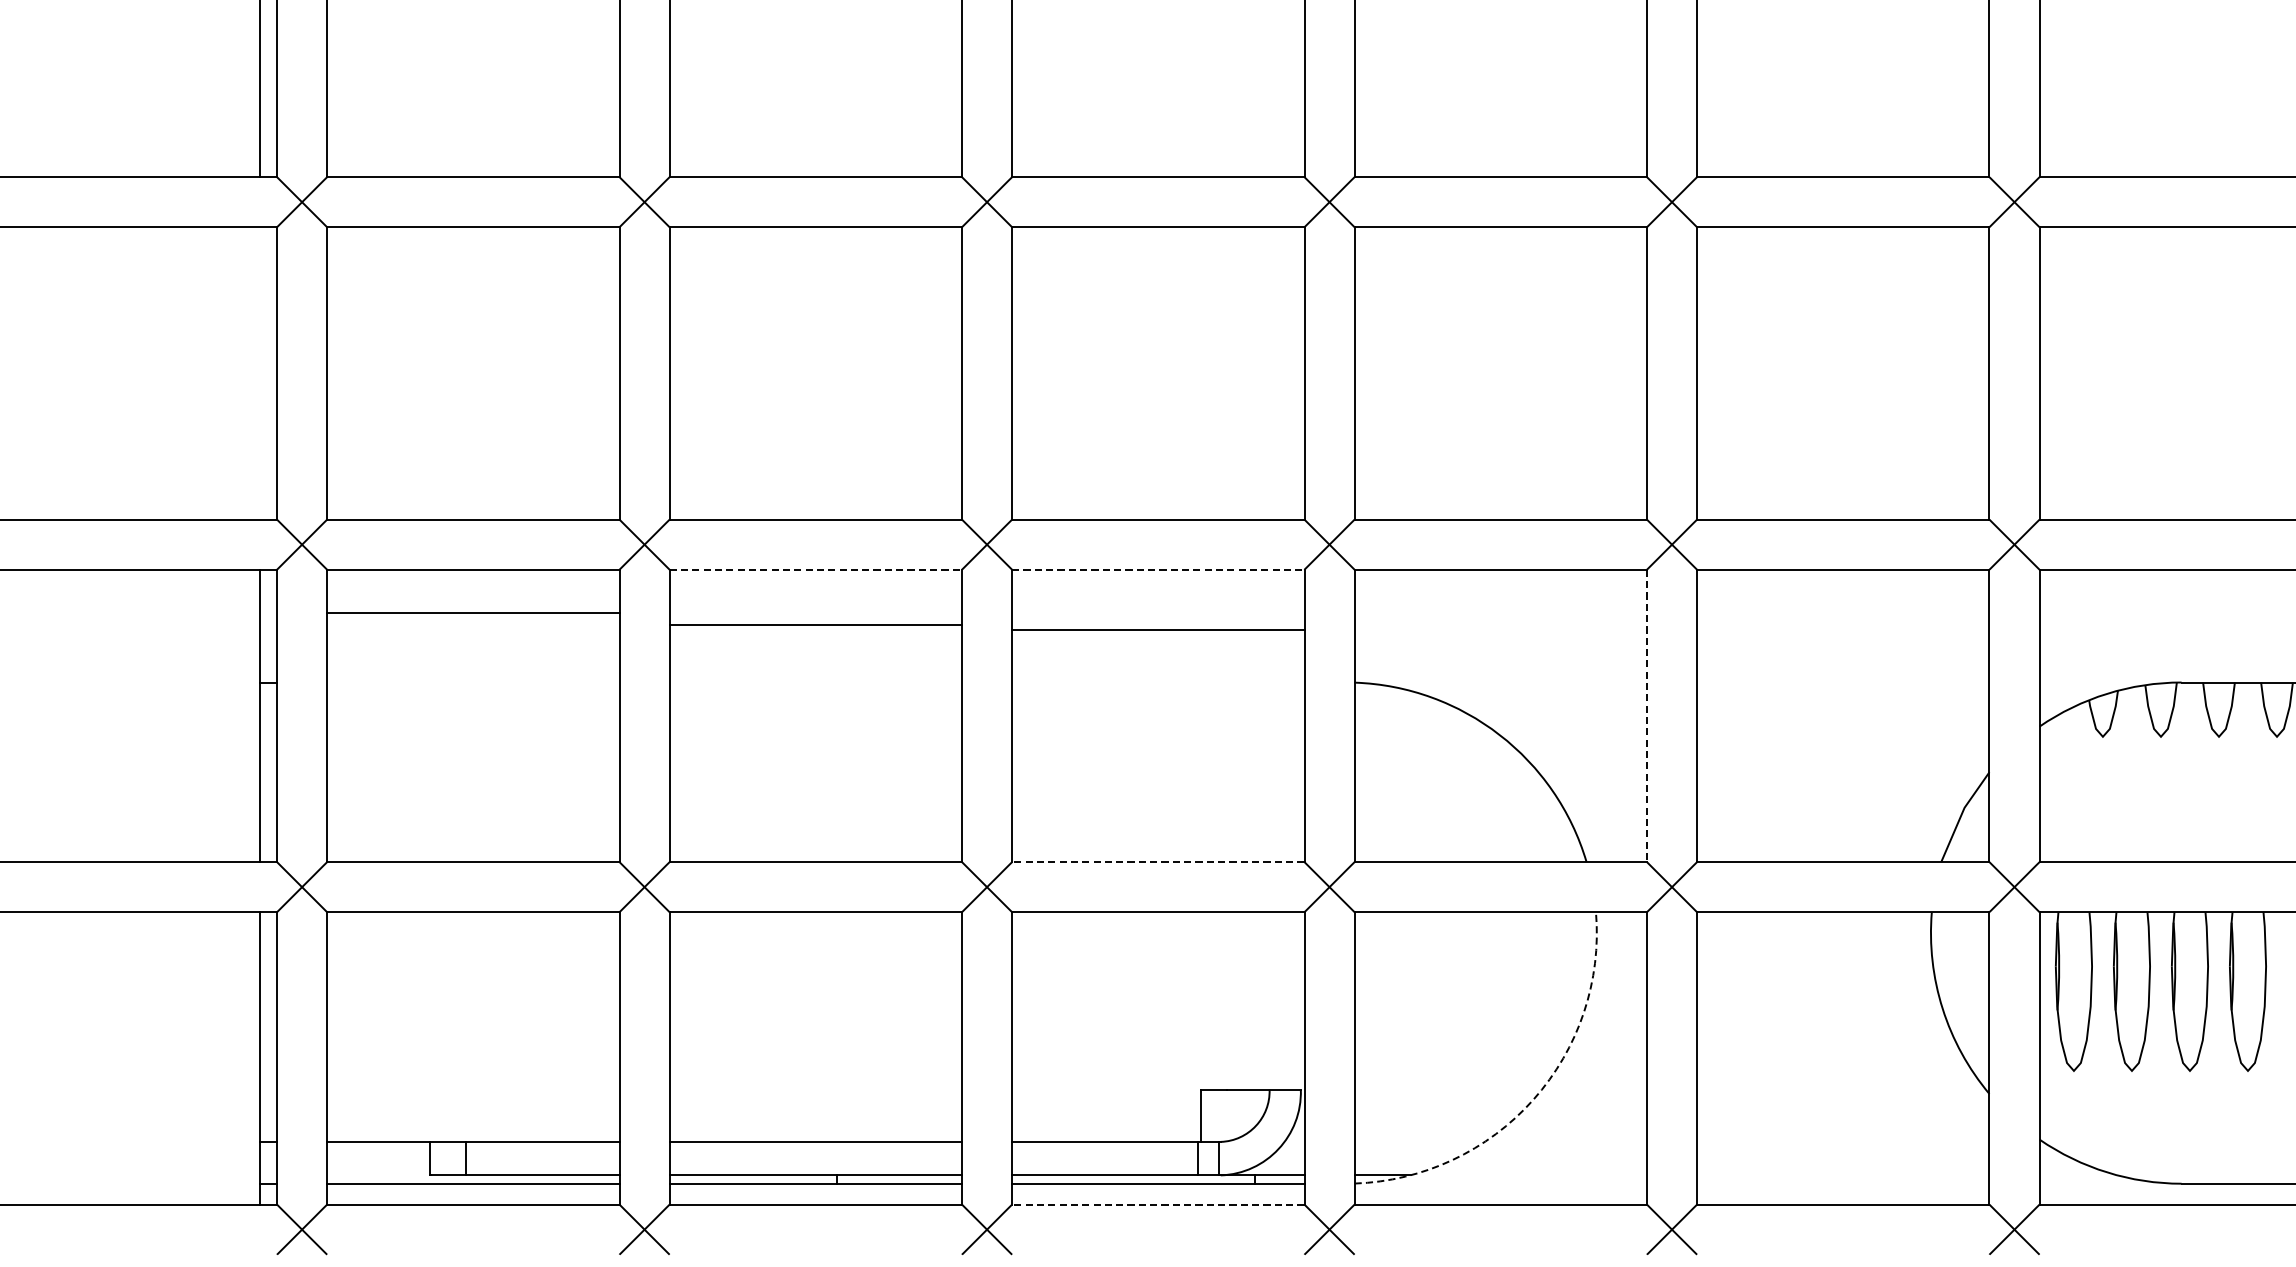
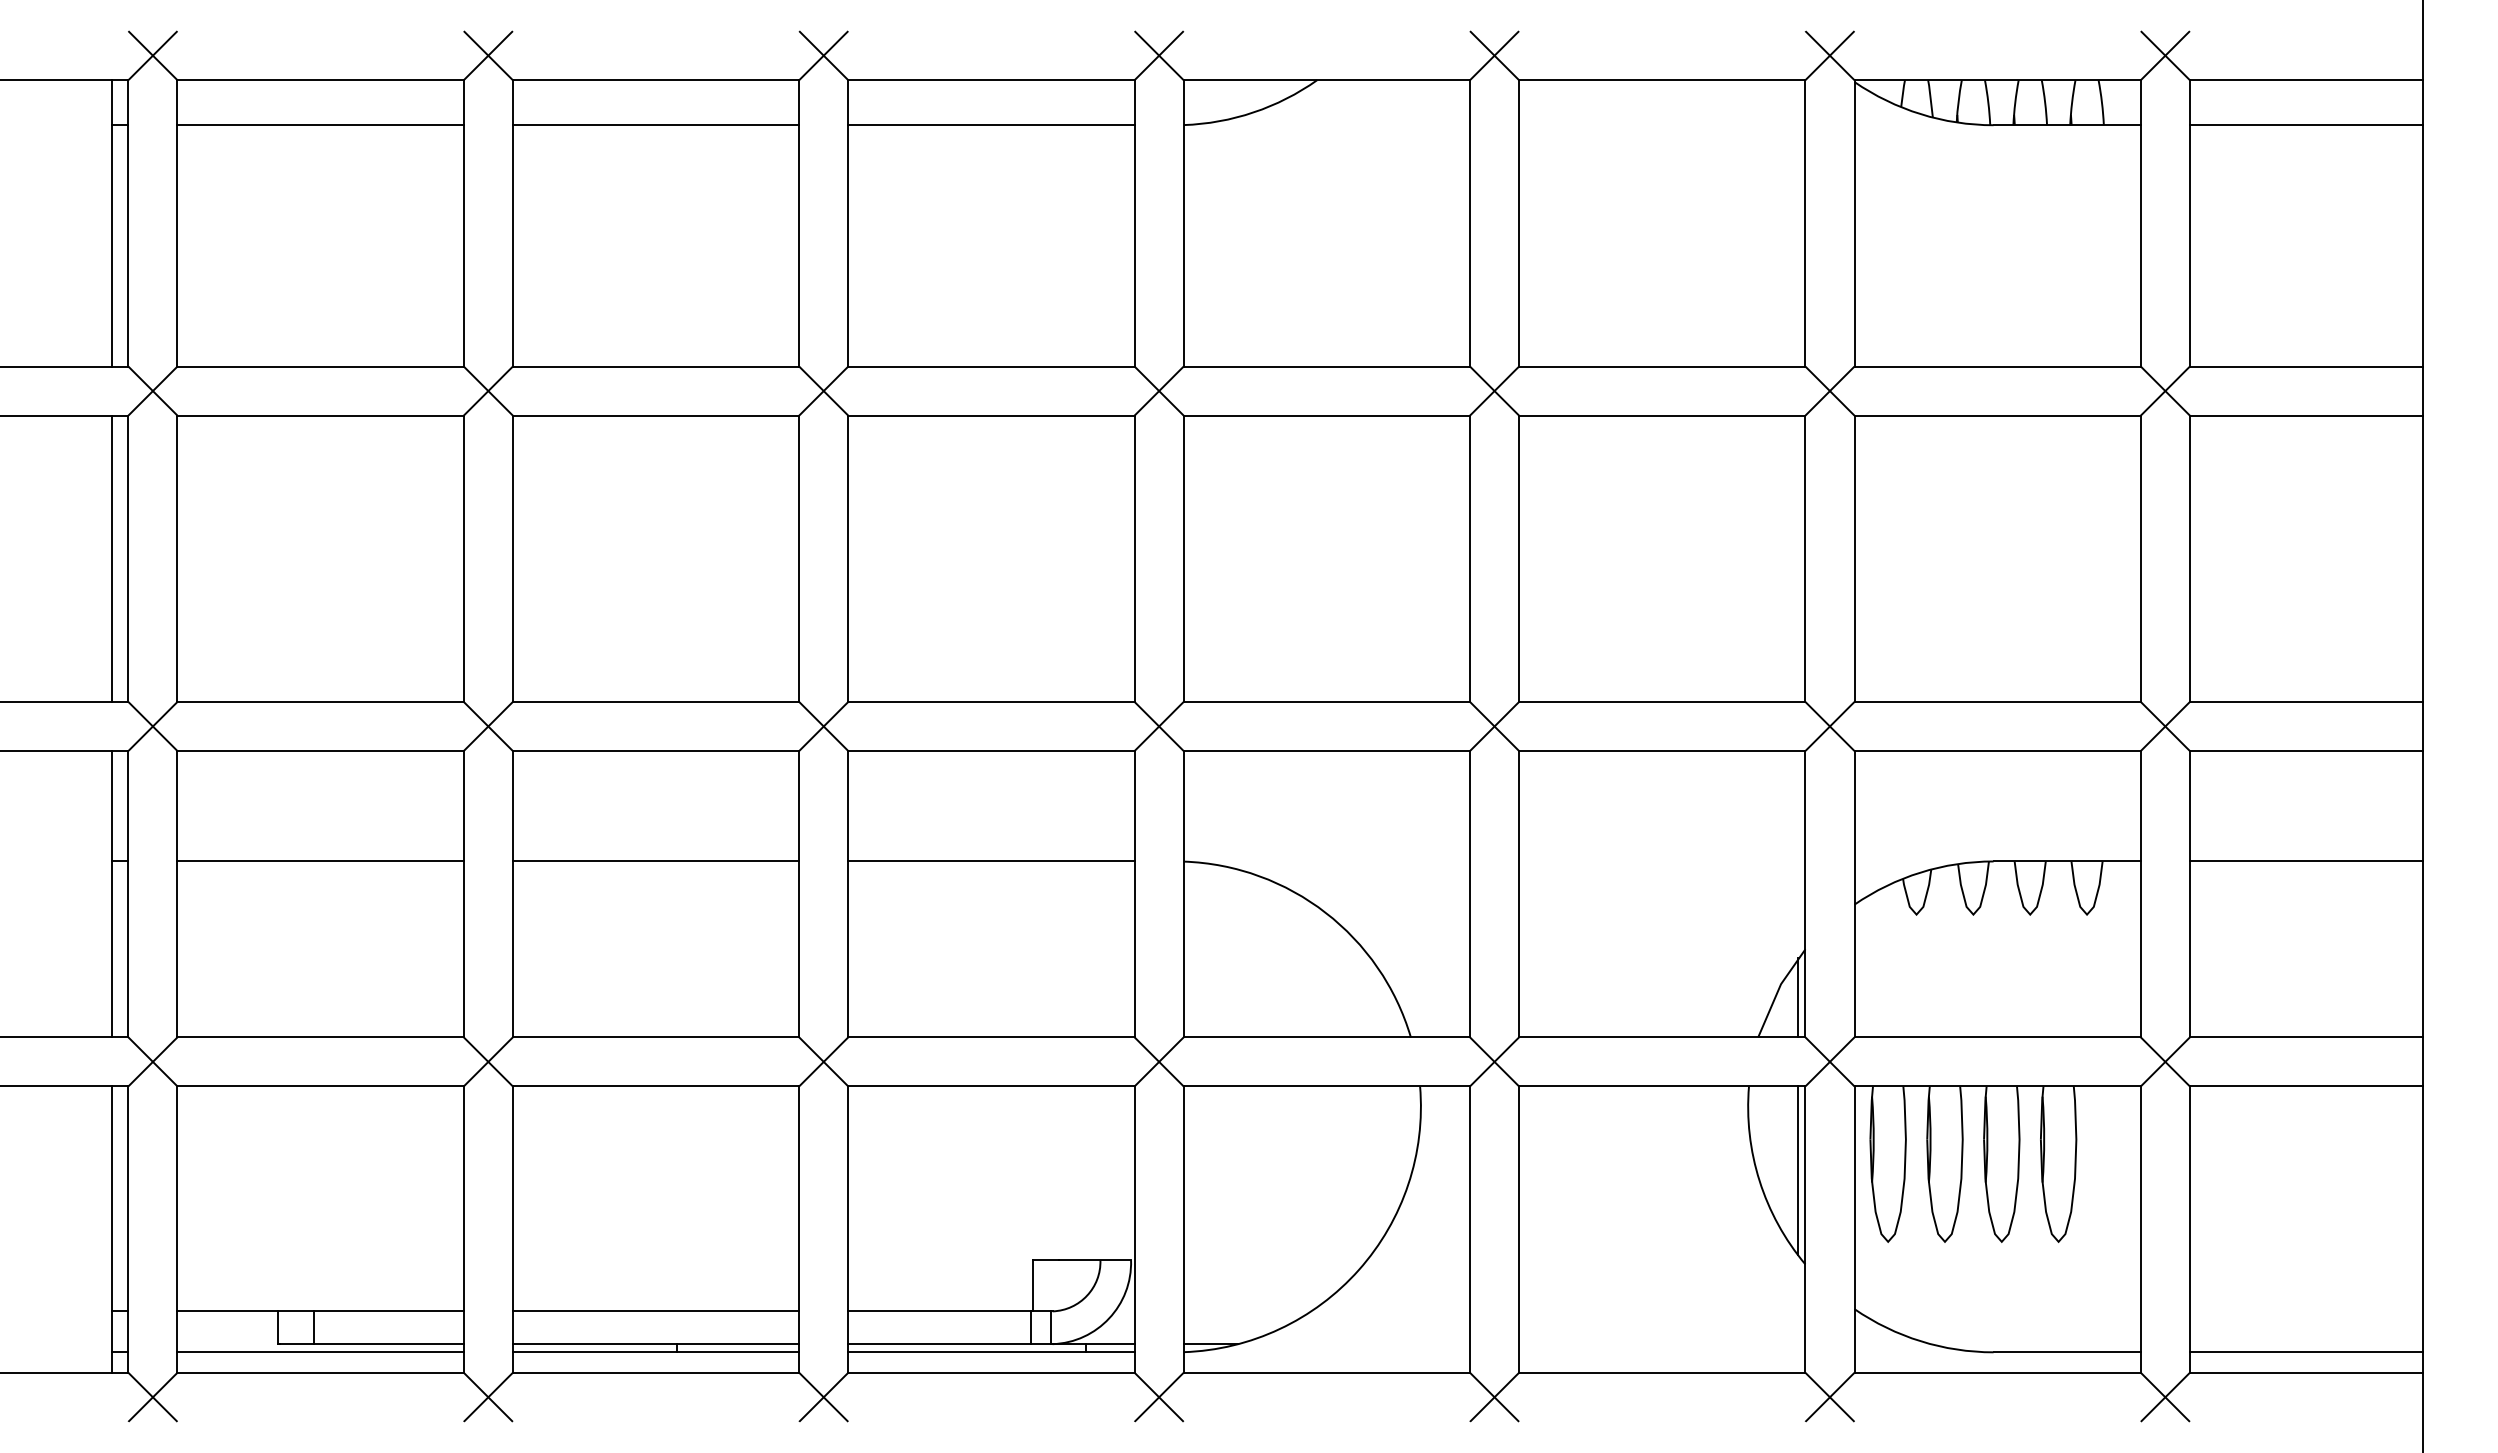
line: (260, 373) -> (112, 558), added
line: (816, 570) -> (656, 751), dashed -> solid
line: (1158, 570) -> (991, 751), dashed -> solid
line: (473, 613) -> (320, 861), moved
line: (815, 625) -> (655, 861), moved
line: (1158, 630) -> (991, 861), moved
line: (1647, 716) -> (1470, 894), dashed -> solid
line: (1982, 821) -> (1798, 997), added
line: (1157, 862) -> (990, 1037), dashed -> solid
line: (1982, 998) -> (1798, 1170), added
arc: (1533, 1100) -> (1358, 1270), dashed -> solid
line: (1157, 1204) -> (990, 1372), dashed -> solid

